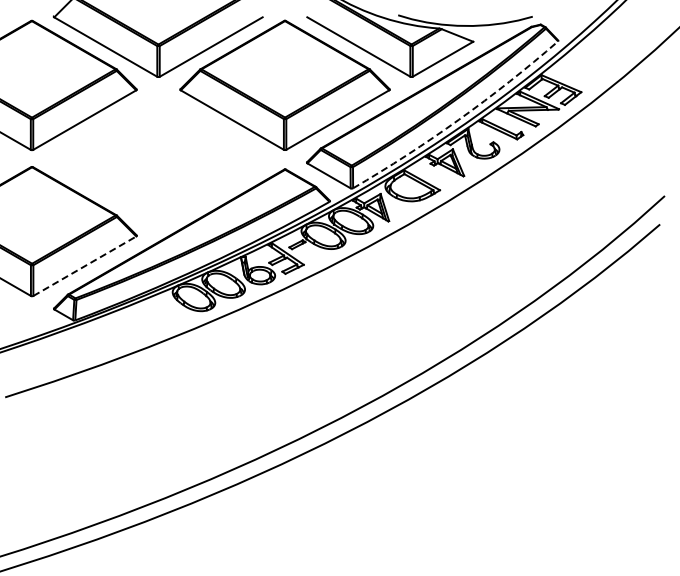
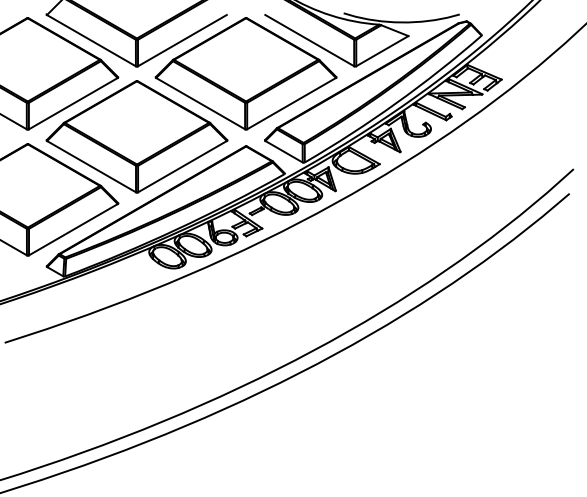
arc: (459, 119) -> (396, 103), dashed -> solid
part: (158, 157) -> (136, 135), added
line: (85, 265) -> (73, 229), dashed -> solid

